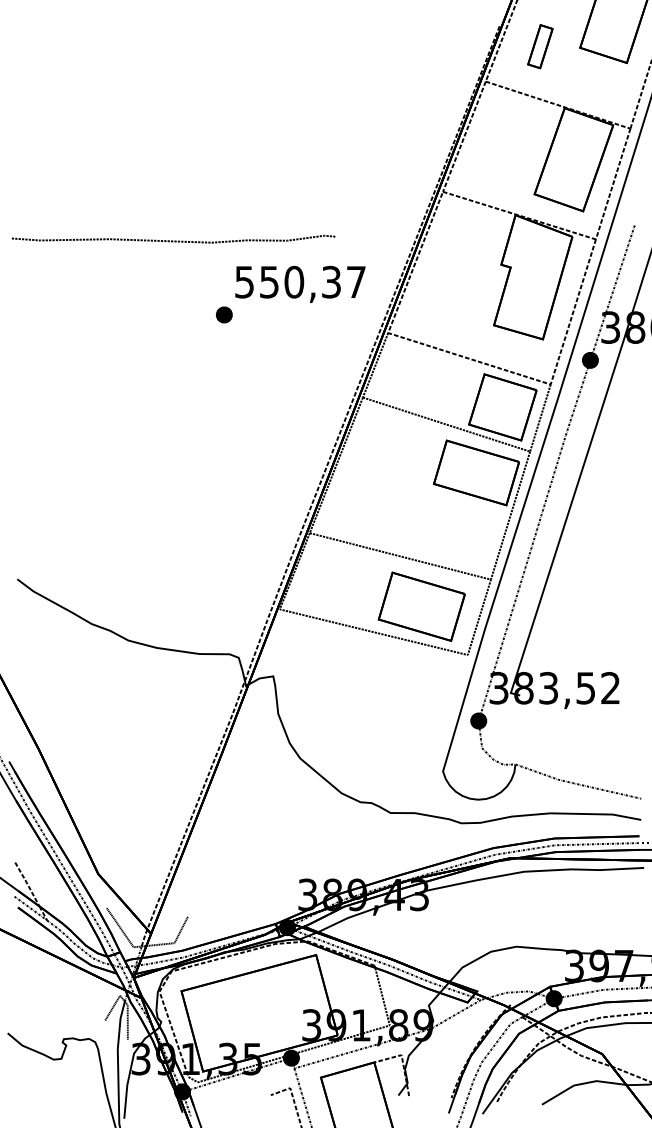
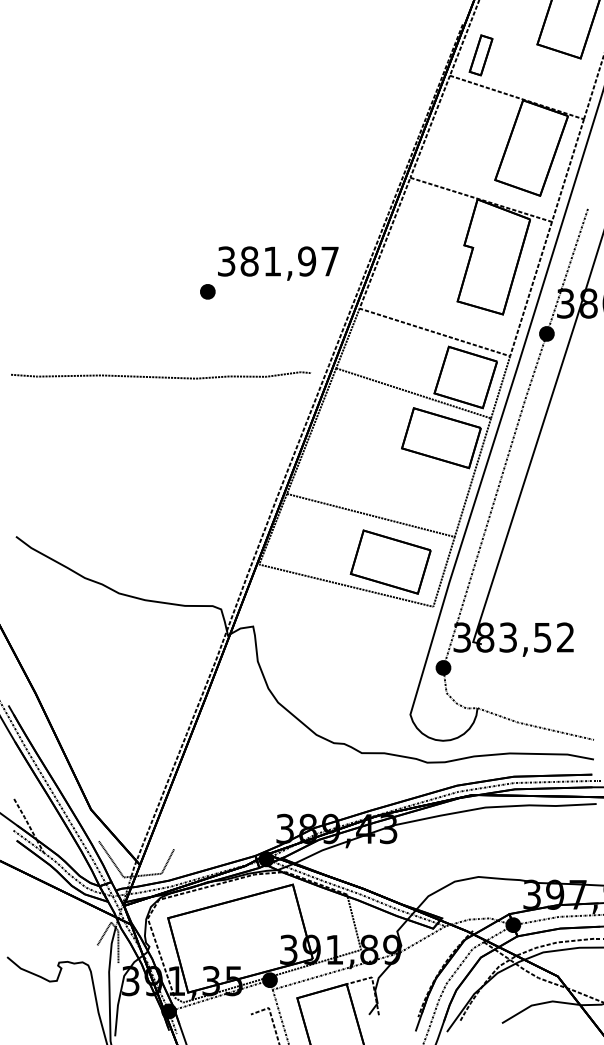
part: (540, 46) -> (481, 55), moved
curve: (173, 240) -> (160, 376), moved
text: (288, 281) -> (267, 260), 550,37 -> 381,97

